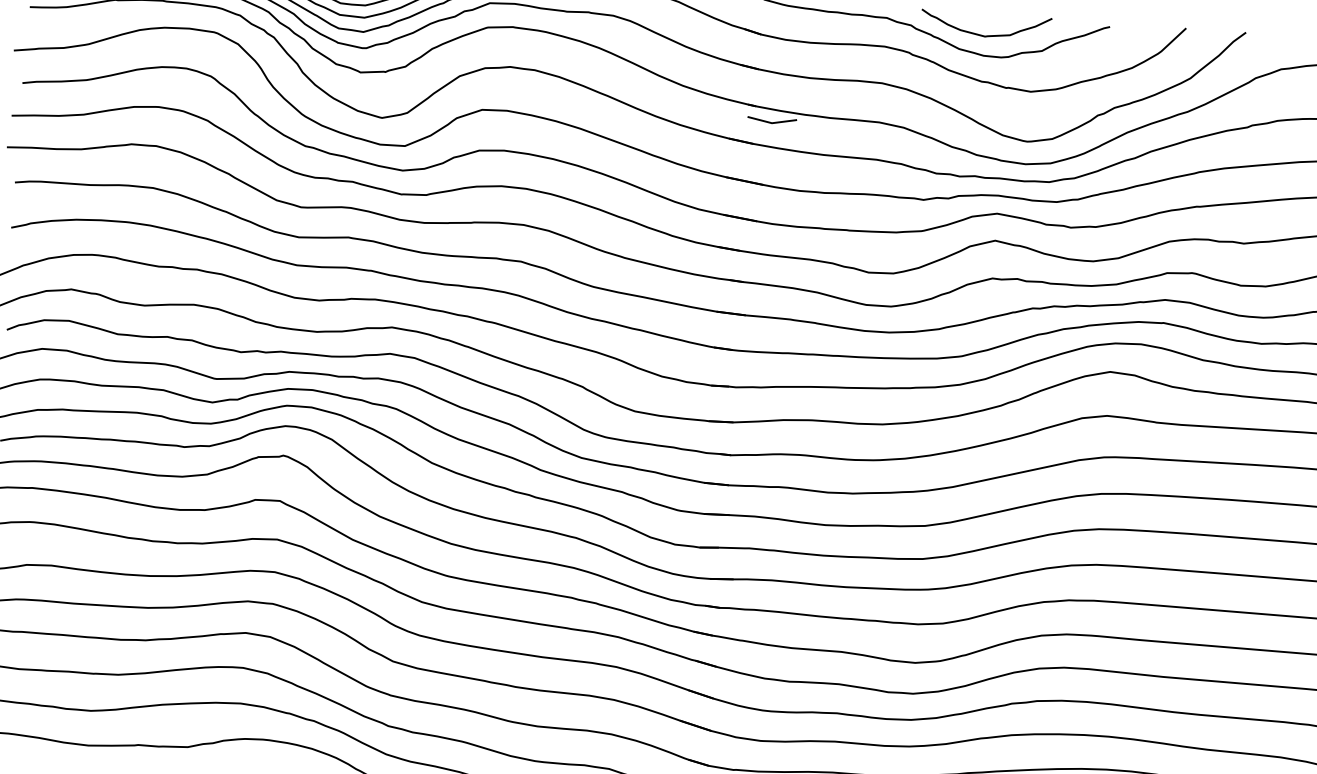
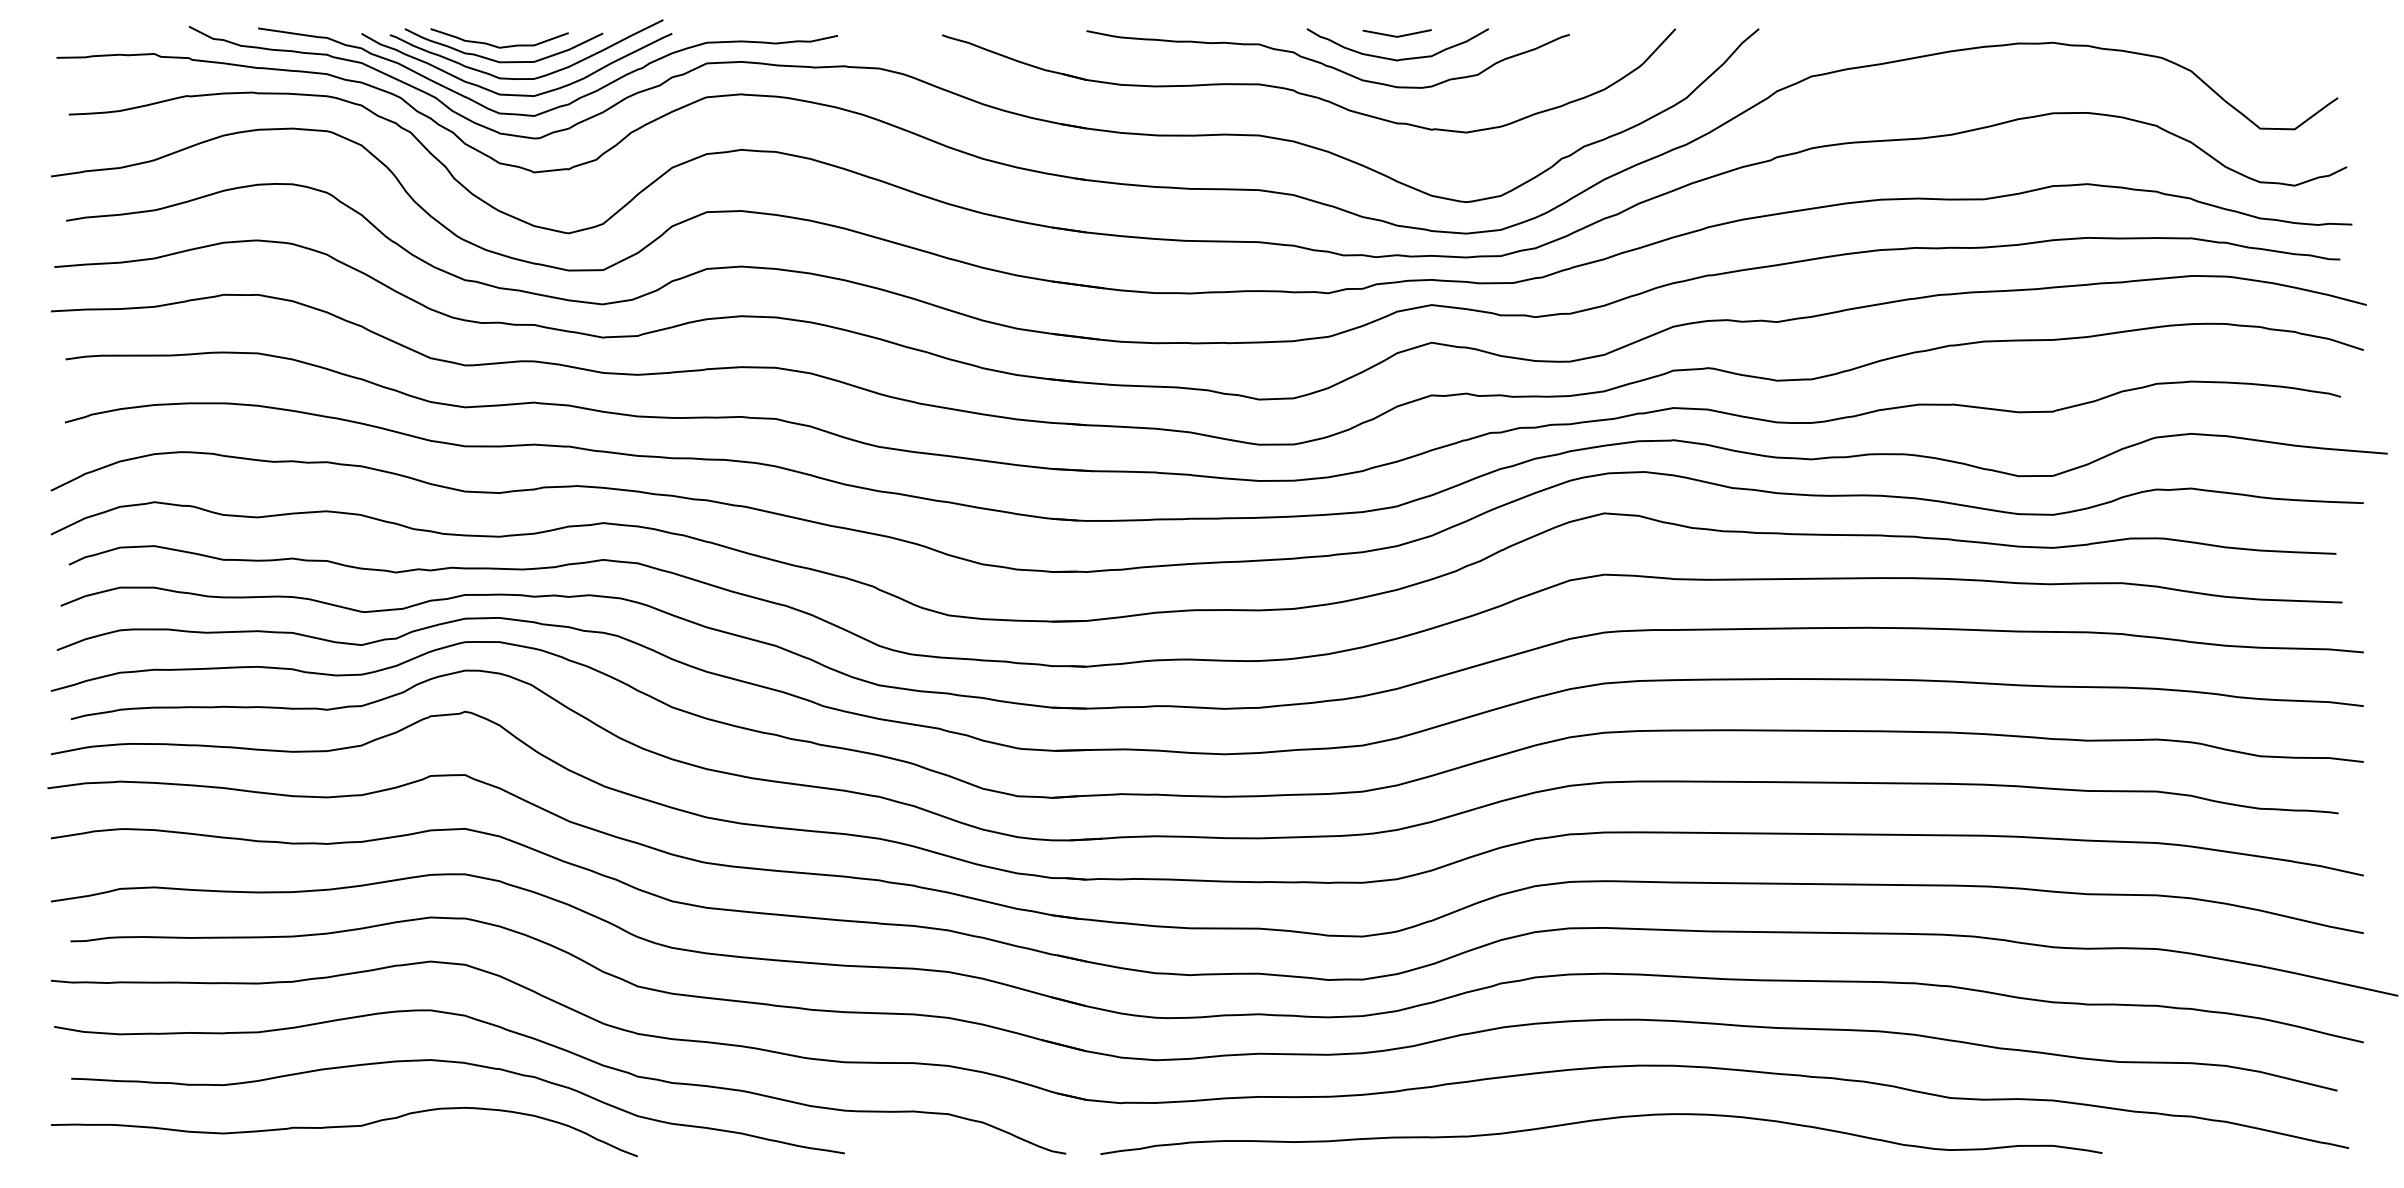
line: (771, 122) -> (1396, 35), moved

